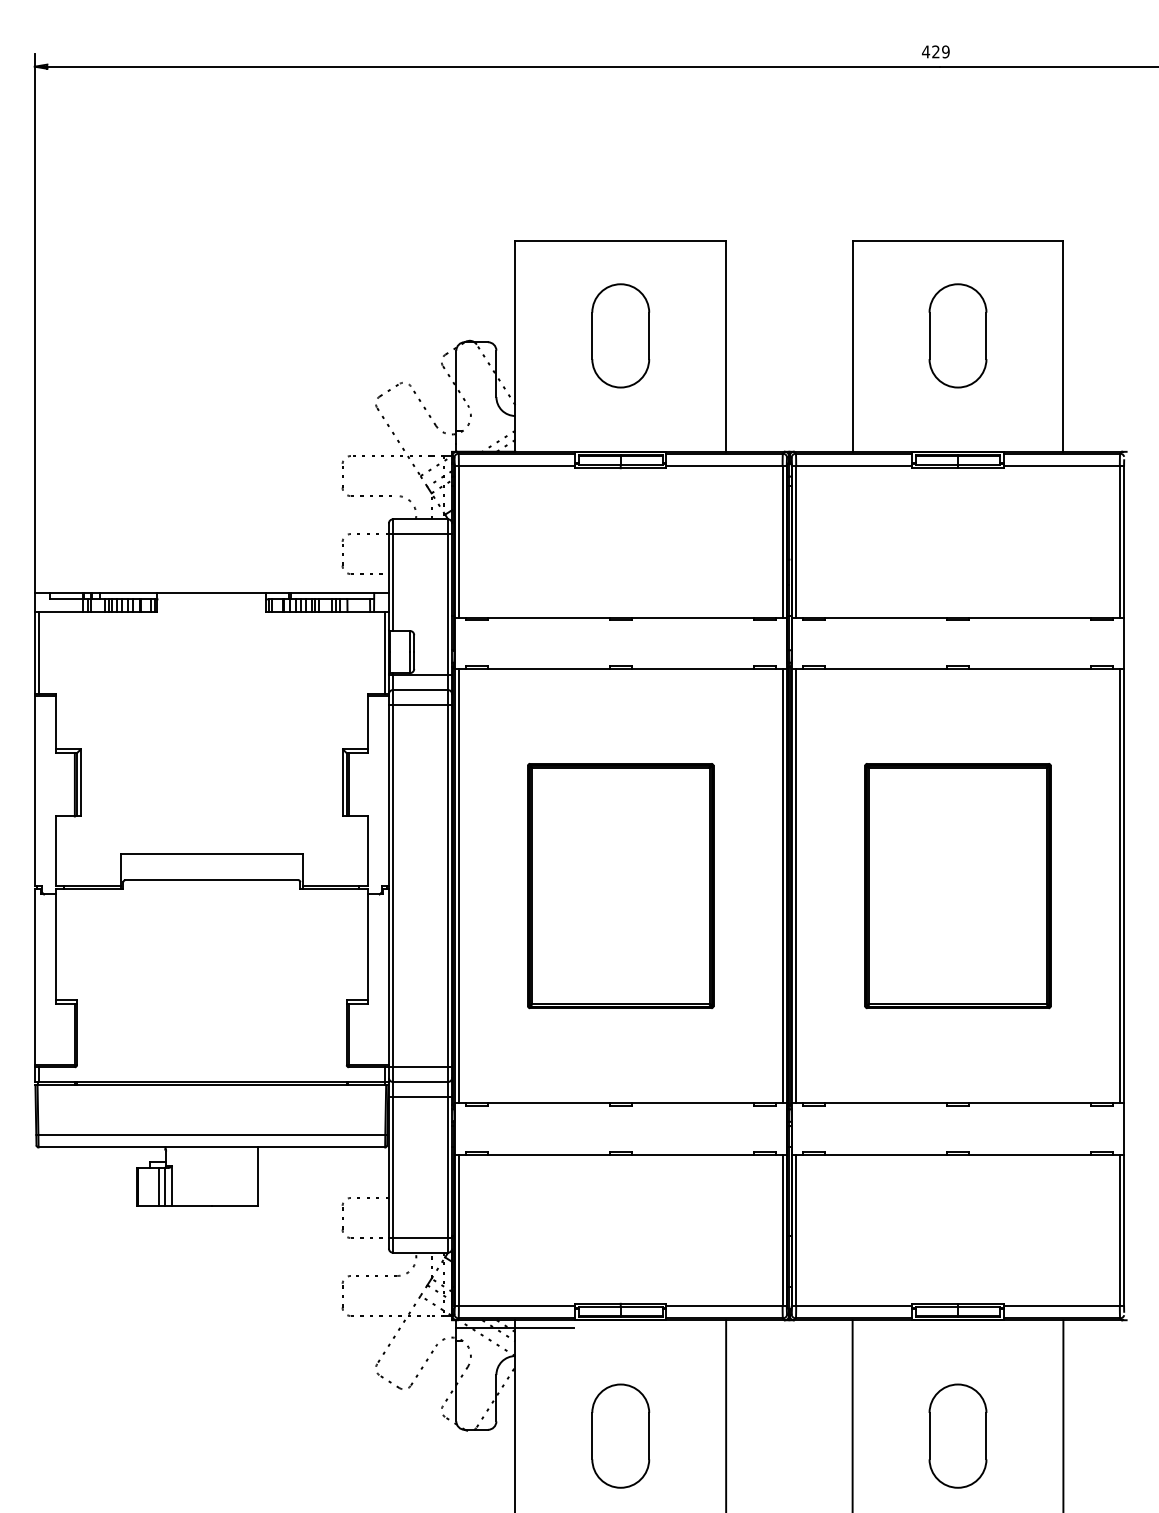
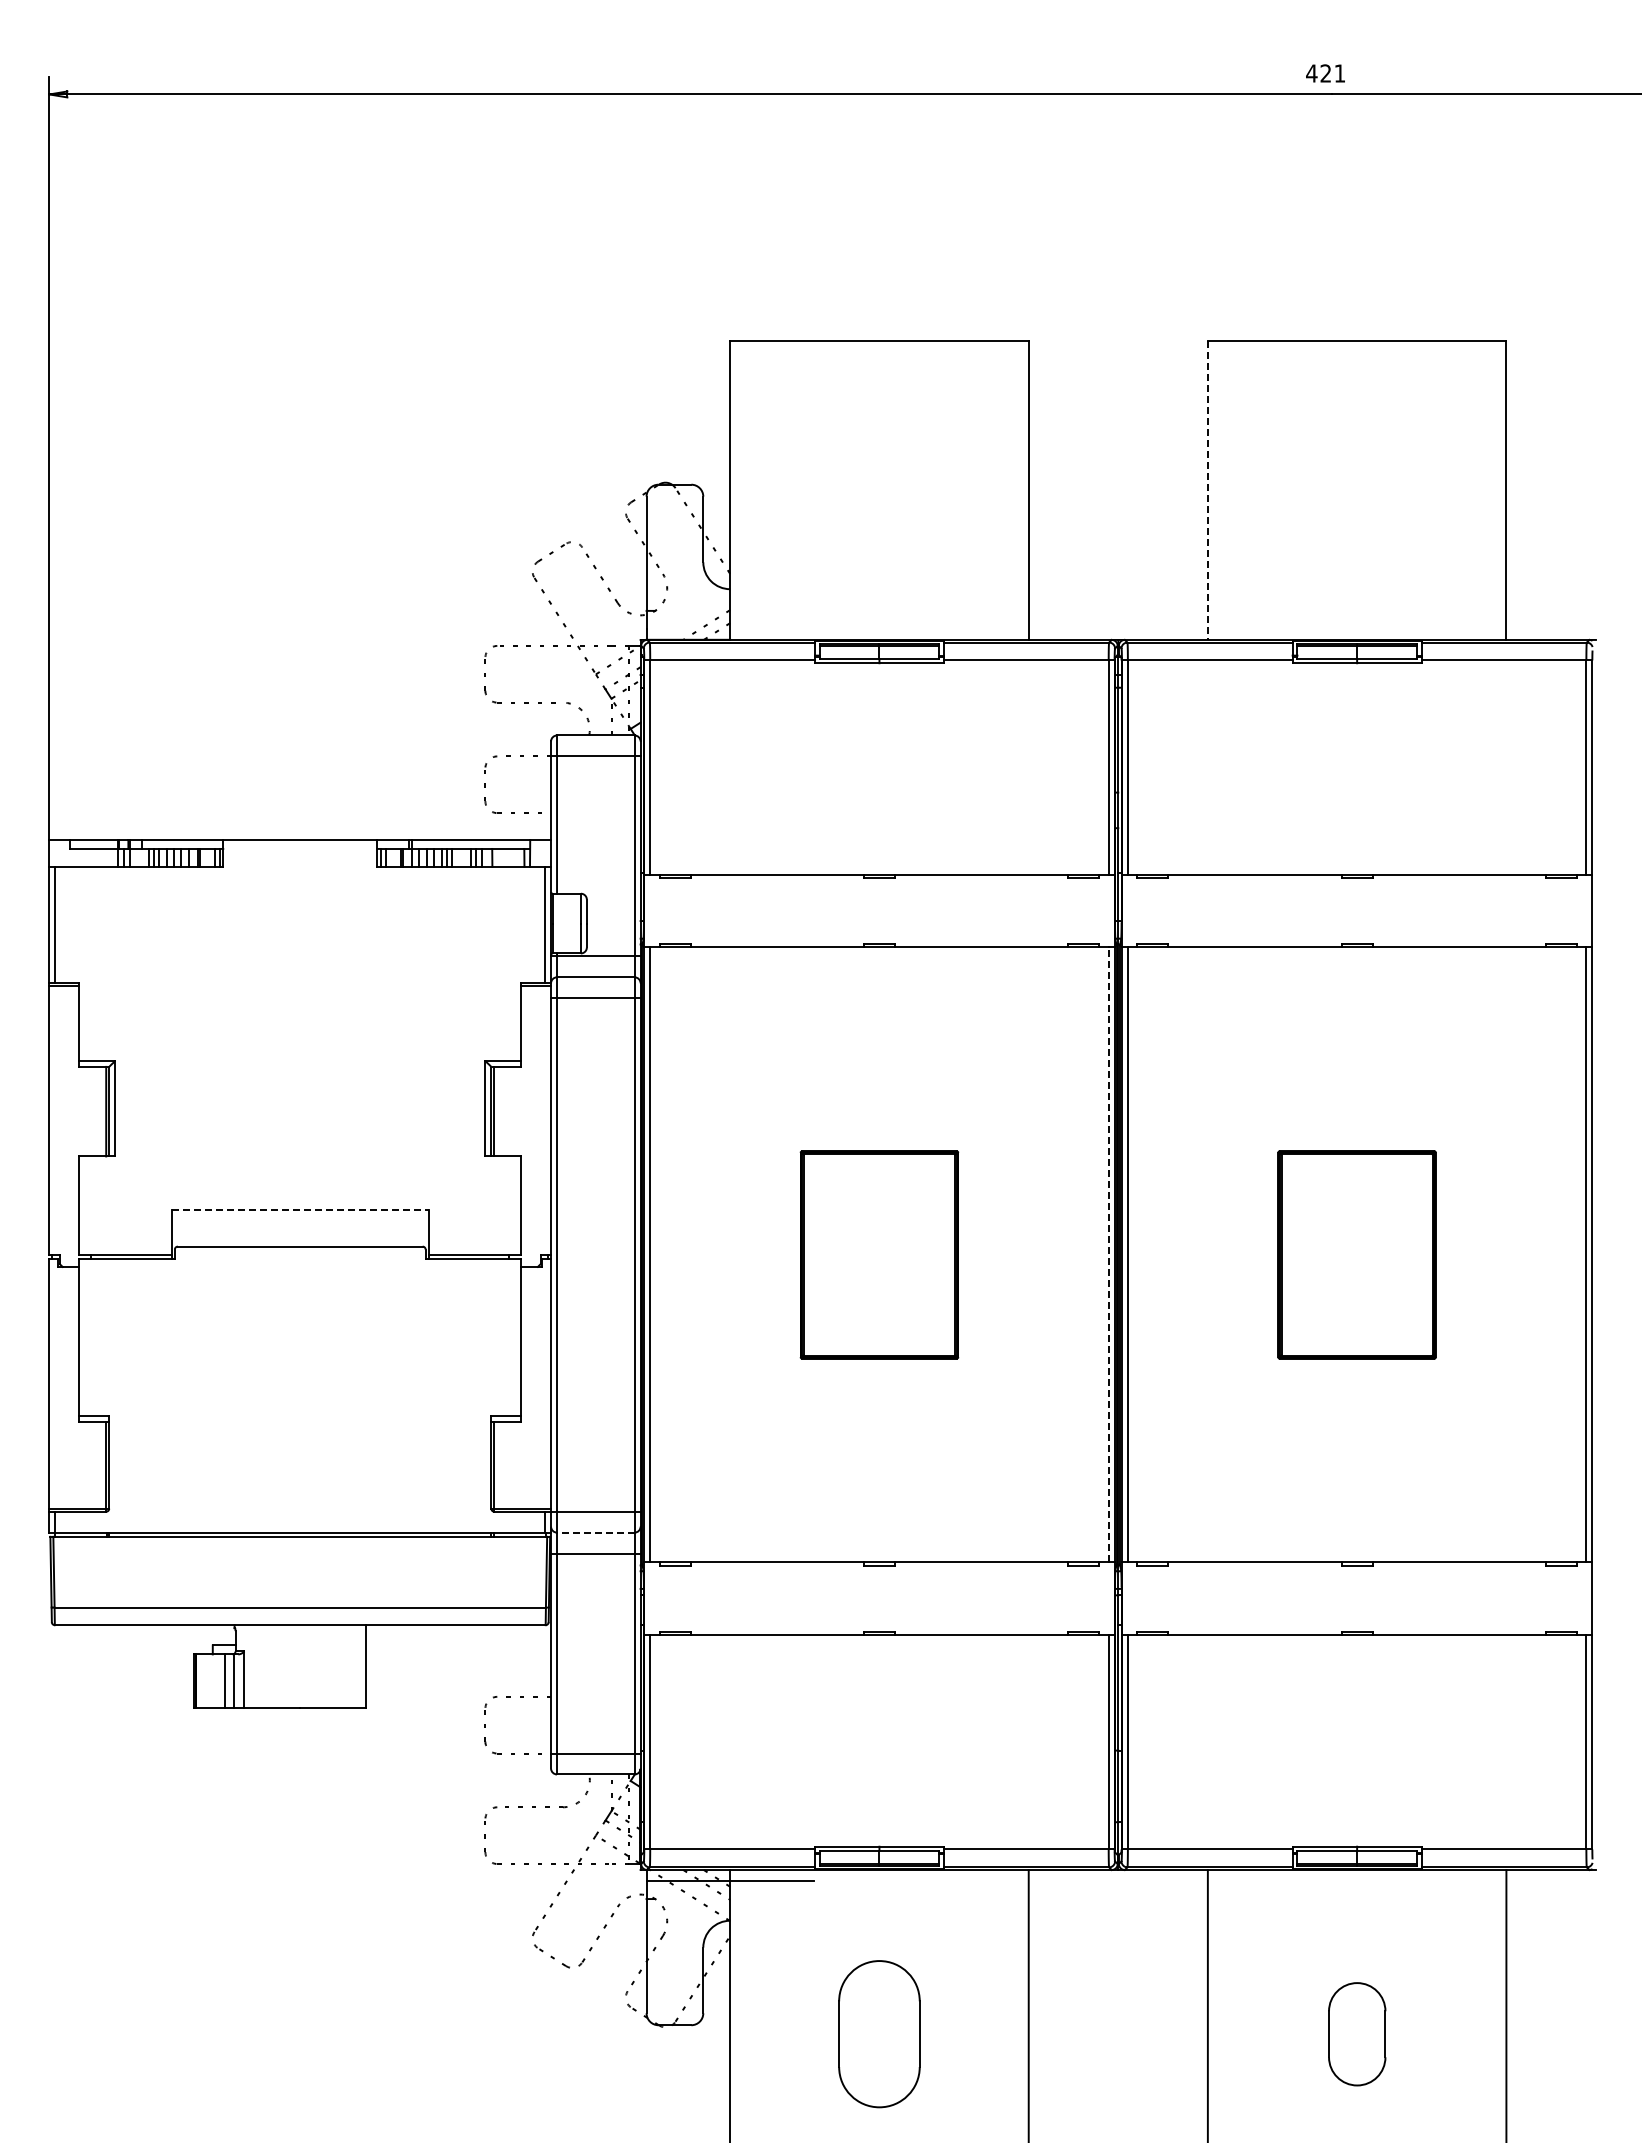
text: (945, 51) -> (1339, 73), 429 -> 421
part: (620, 335) -> (879, 475), removed
part: (958, 335) -> (1357, 475), removed
line: (852, 347) -> (1207, 491), solid -> dashed
line: (212, 854) -> (300, 1210), solid -> dashed
part: (620, 885) -> (879, 1254), size x0.6
line: (782, 885) -> (1108, 1254), solid -> dashed
part: (957, 885) -> (1356, 1254), size x0.6
line: (420, 1081) -> (595, 1532), solid -> dashed
part: (958, 1436) -> (1357, 2034), size x0.7

